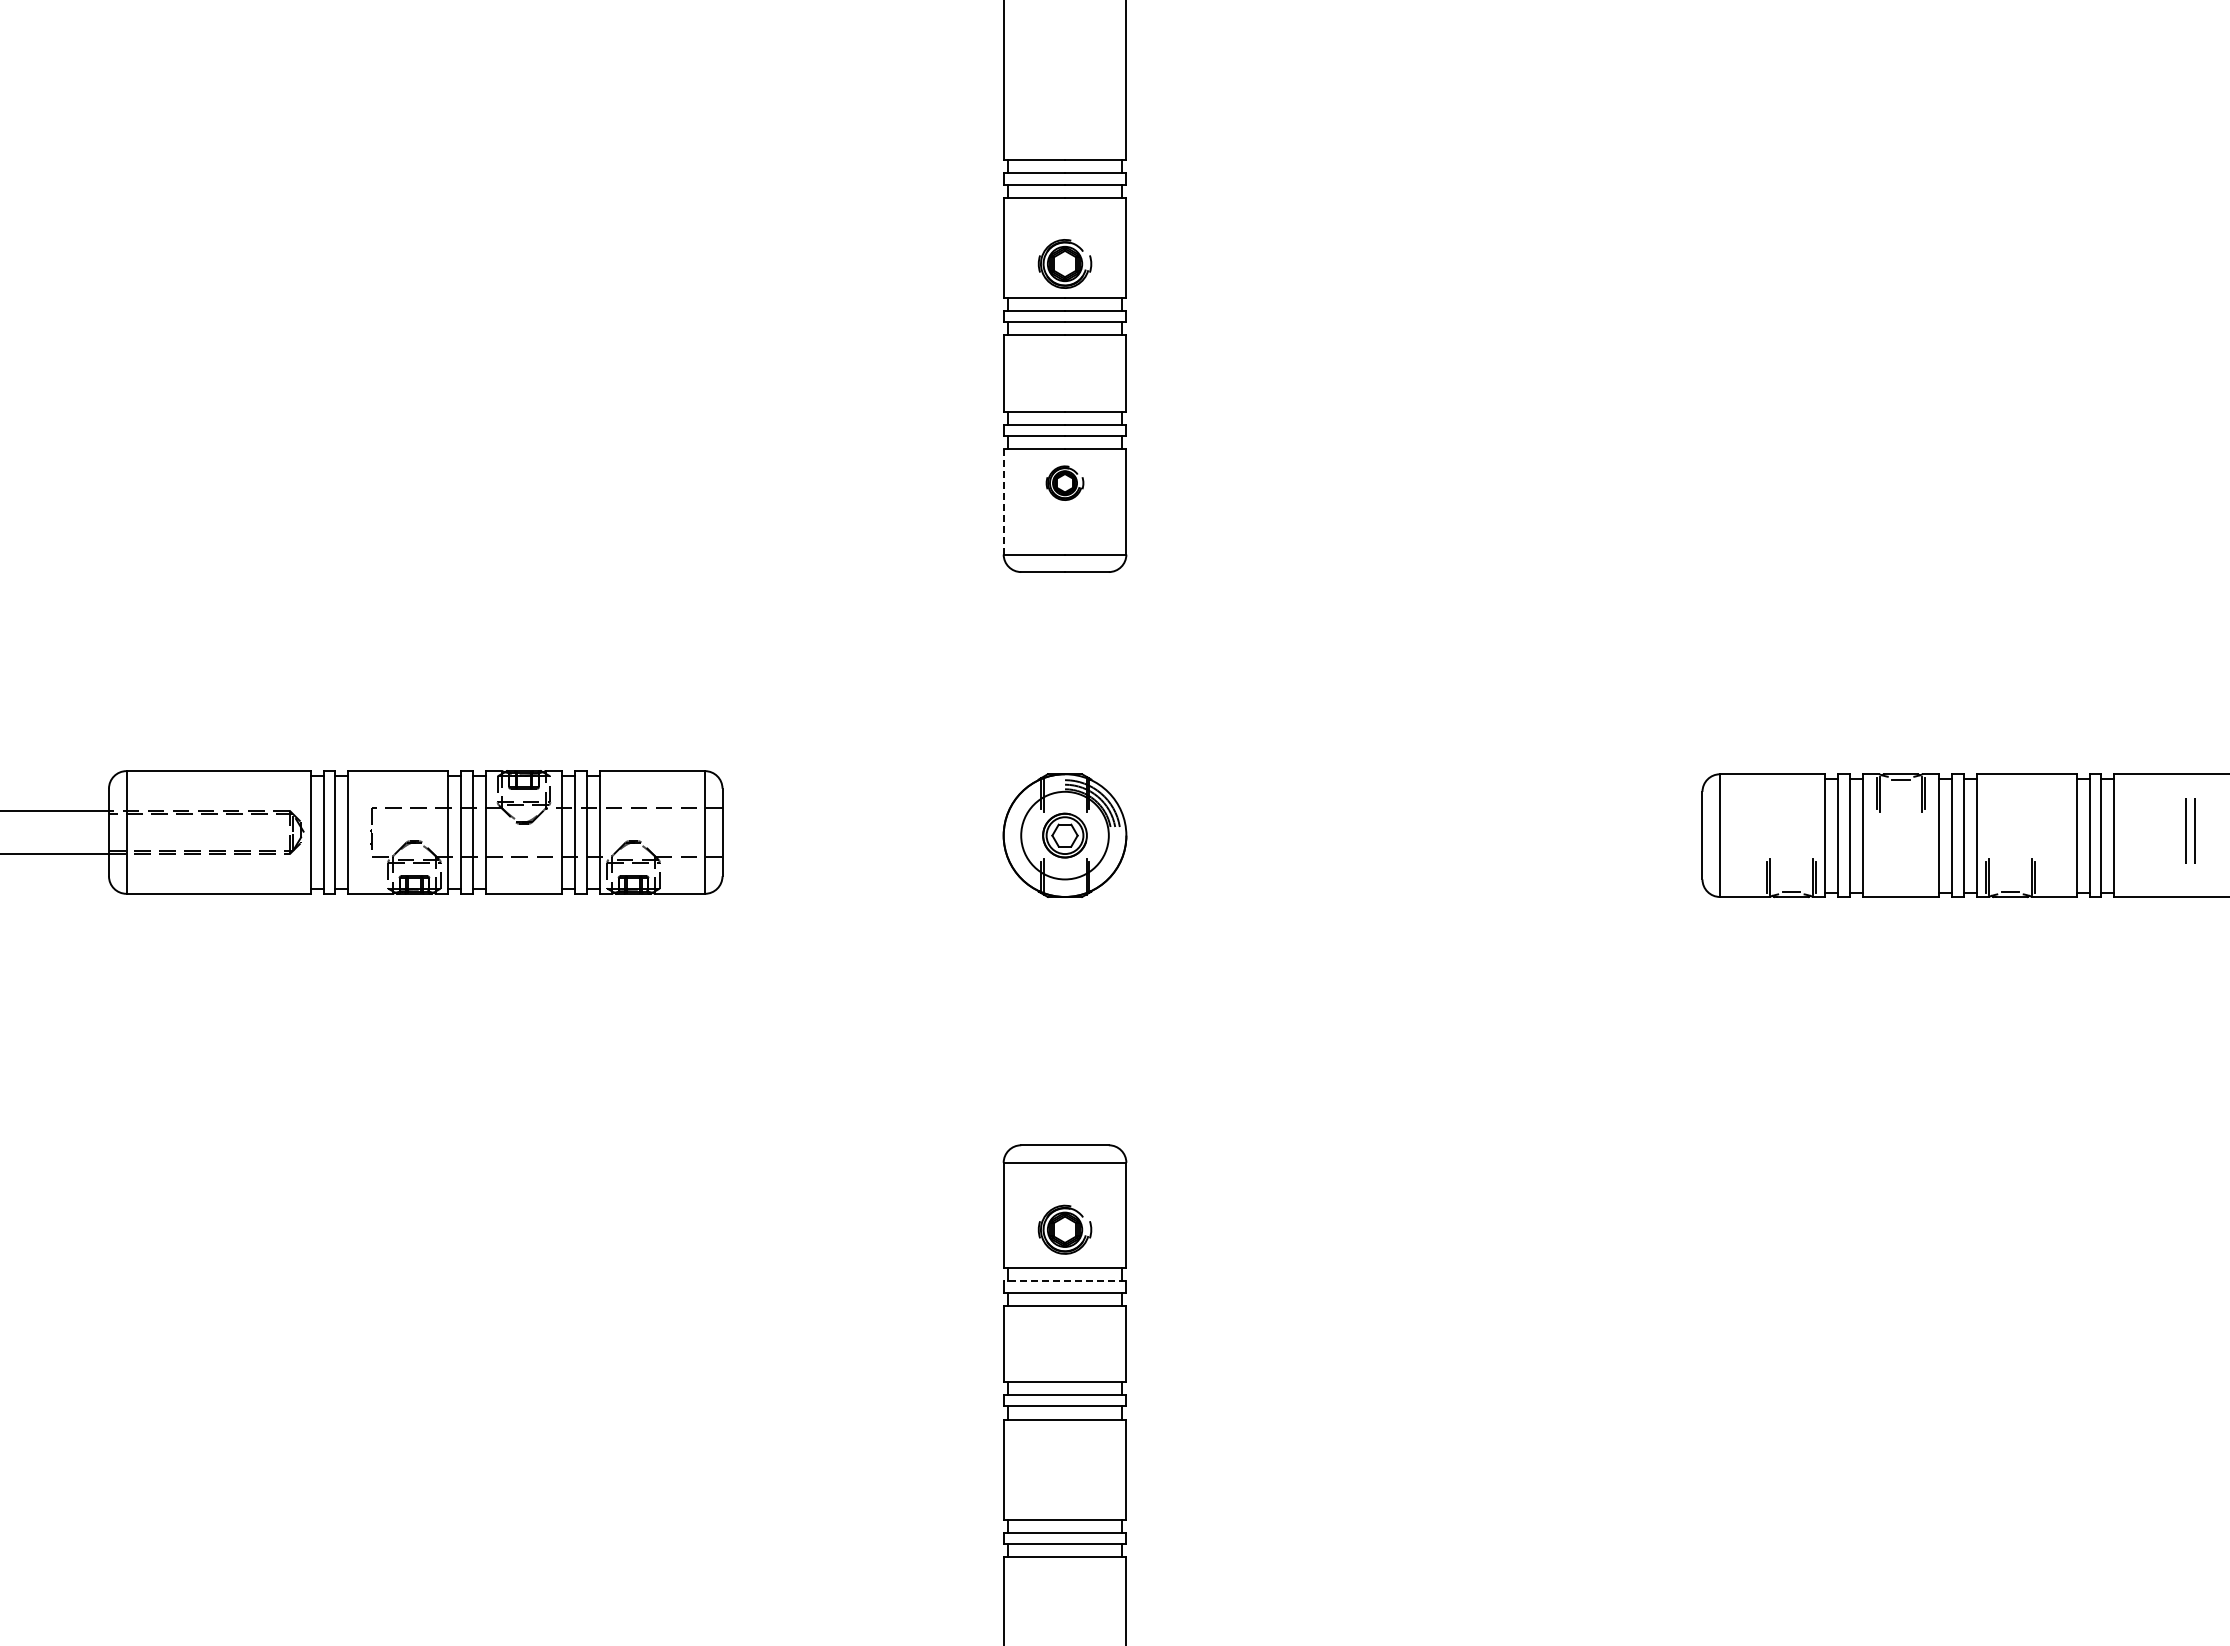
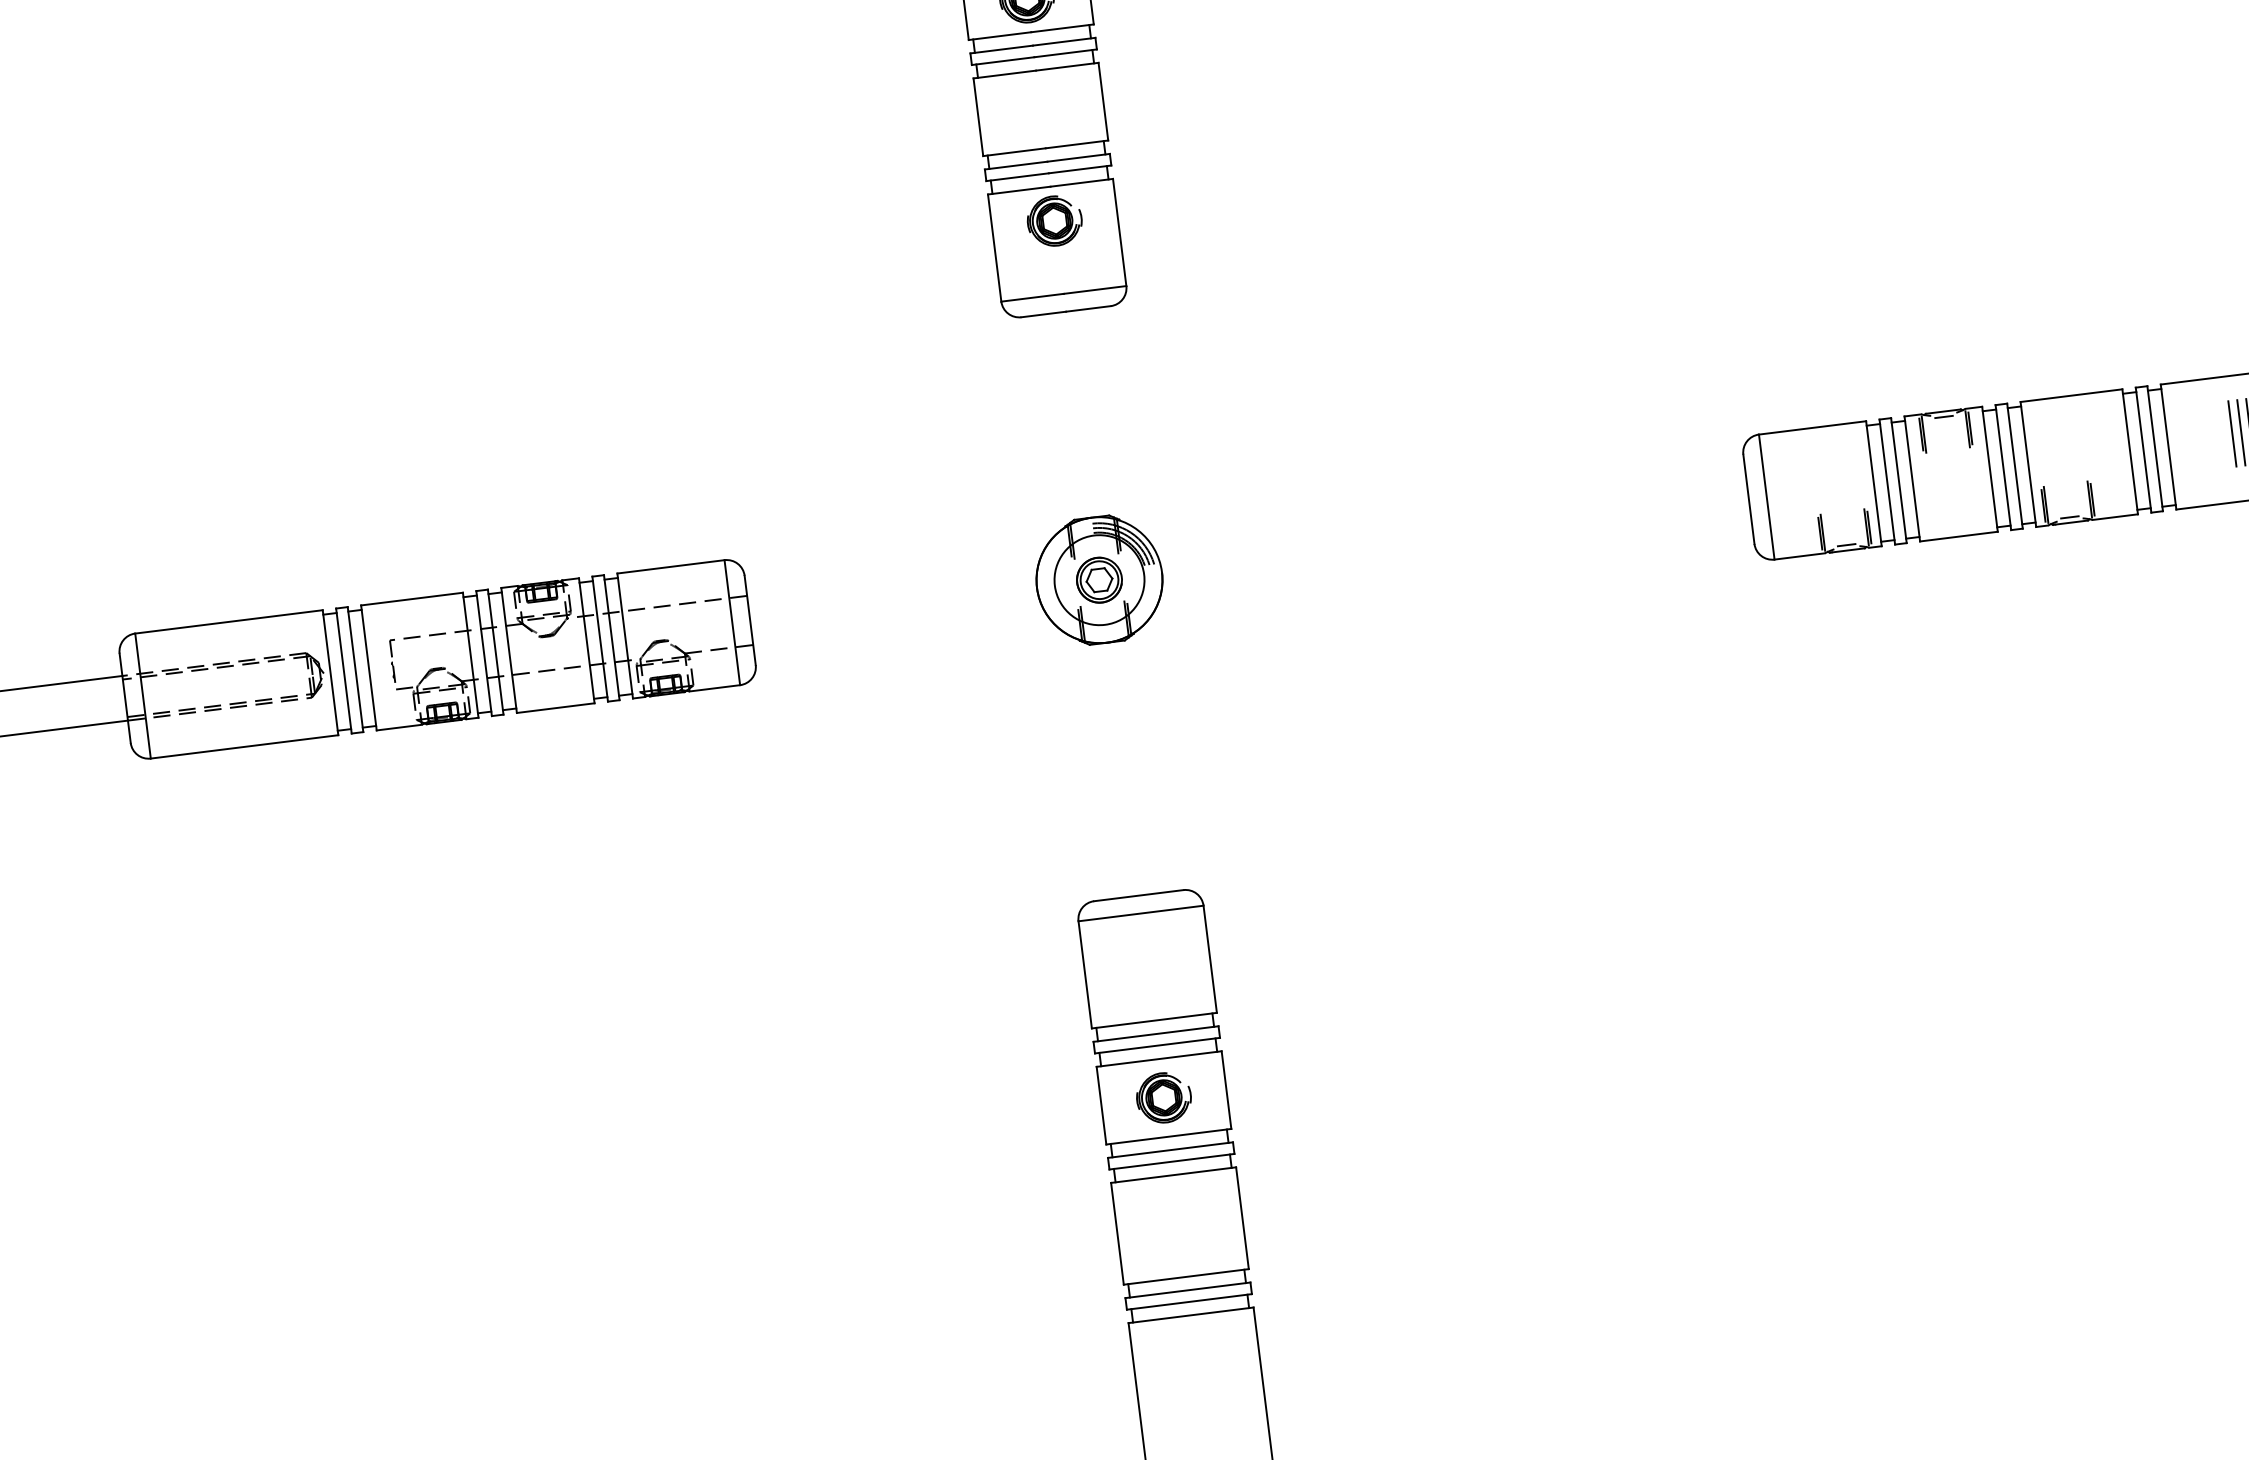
part: (1064, 483) -> (1054, 221), size x1.43
line: (1003, 501) -> (994, 247), dashed -> solid
line: (2177, 830) -> (2232, 433), added
part: (1064, 1229) -> (1163, 1097), moved
line: (1064, 1281) -> (1155, 1034), dashed -> solid

